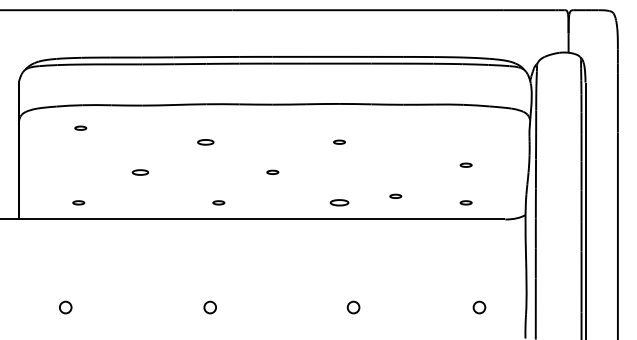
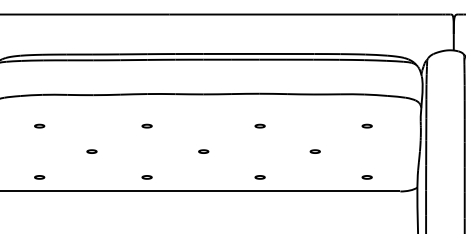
part: (80, 127) -> (39, 125), moved
part: (205, 141) -> (146, 125), size x0.71
part: (465, 164) -> (366, 125), moved
part: (140, 171) -> (91, 150), size x0.71
part: (395, 195) -> (315, 150), moved
part: (218, 202) -> (146, 177), moved
part: (339, 202) -> (260, 177), size x0.62

